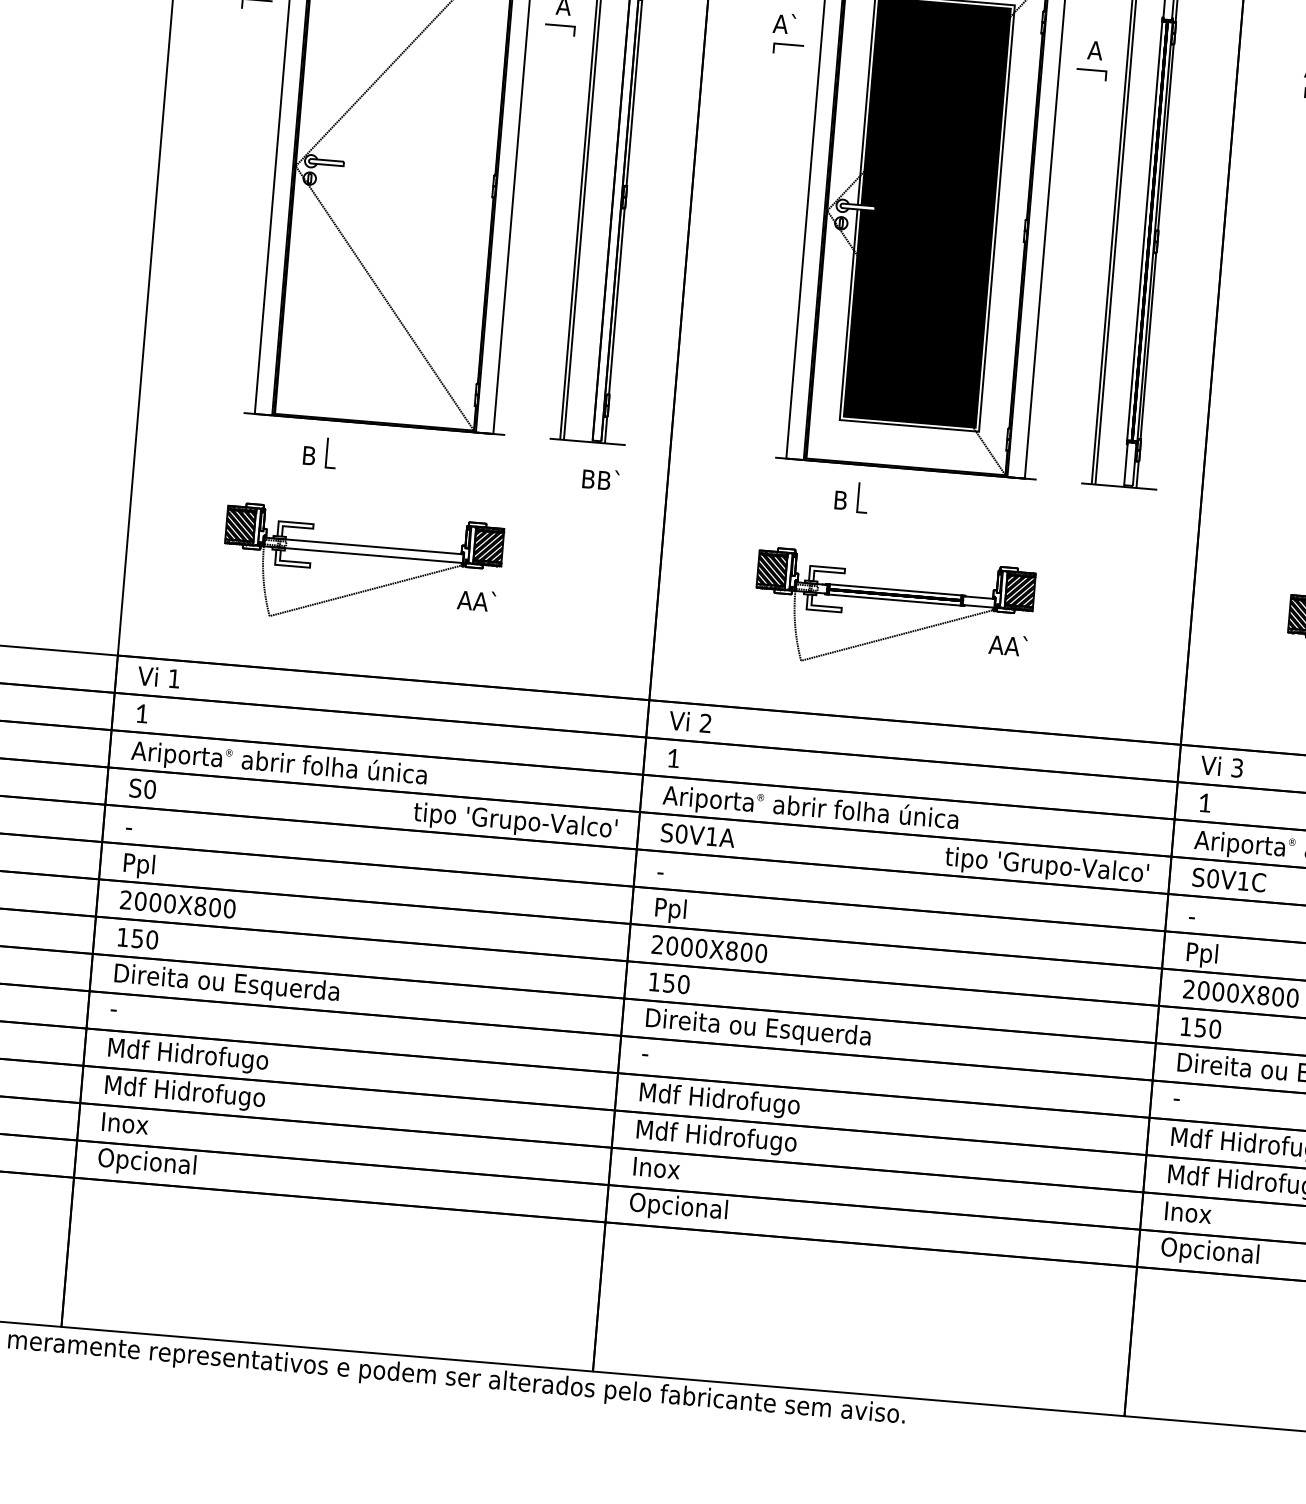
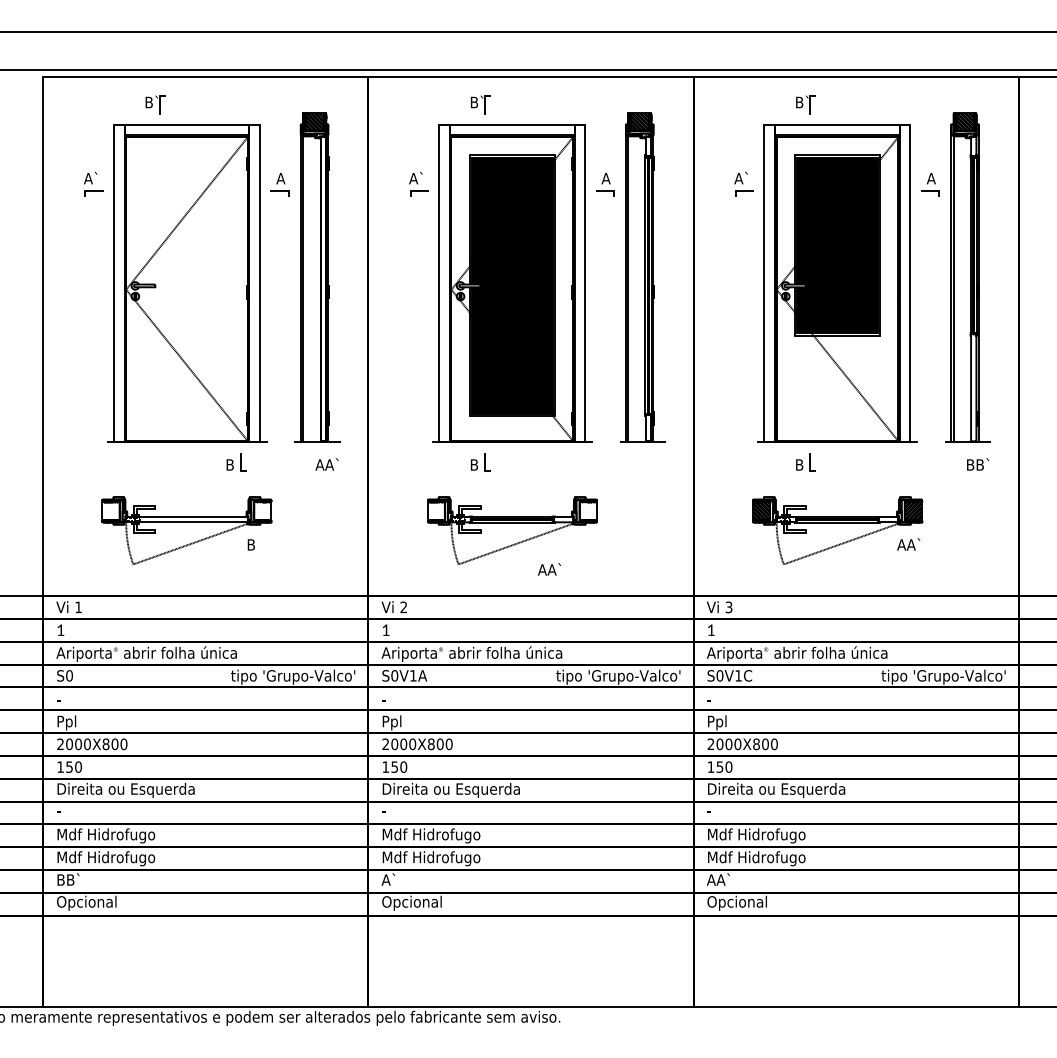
part: (319, 452) -> (236, 462), moved
text: (595, 479) -> (324, 464), BB` -> AA`
hatch: (239, 524) -> (110, 510), removed
hatch: (488, 545) -> (262, 510), removed
hatch: (770, 569) -> (435, 510), removed
hatch: (1019, 590) -> (587, 510), removed
text: (475, 600) -> (257, 544), AA` -> B
text: (1008, 645) -> (549, 569), moved
text: (127, 1122) -> (72, 879), Inox -> BB`
text: (654, 1167) -> (395, 879), Inox -> A`
text: (1186, 1211) -> (720, 879), Inox -> AA`

